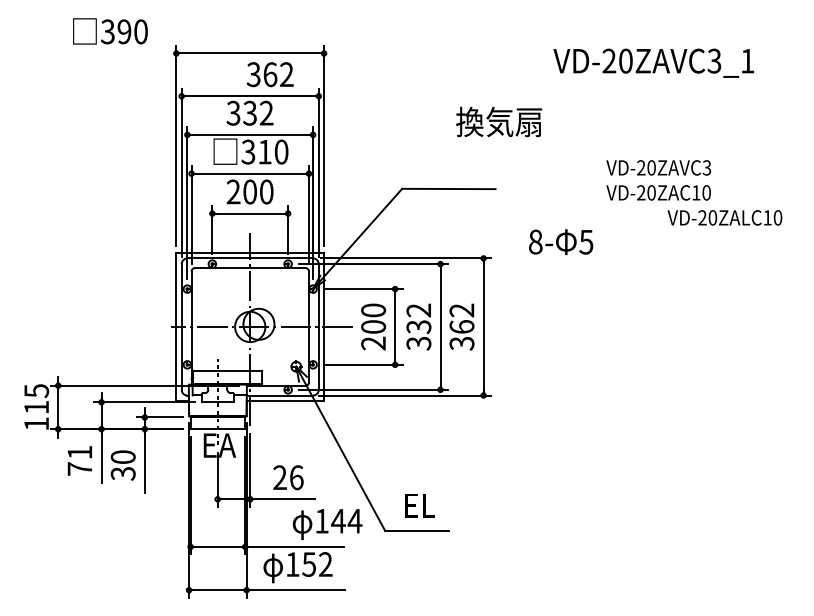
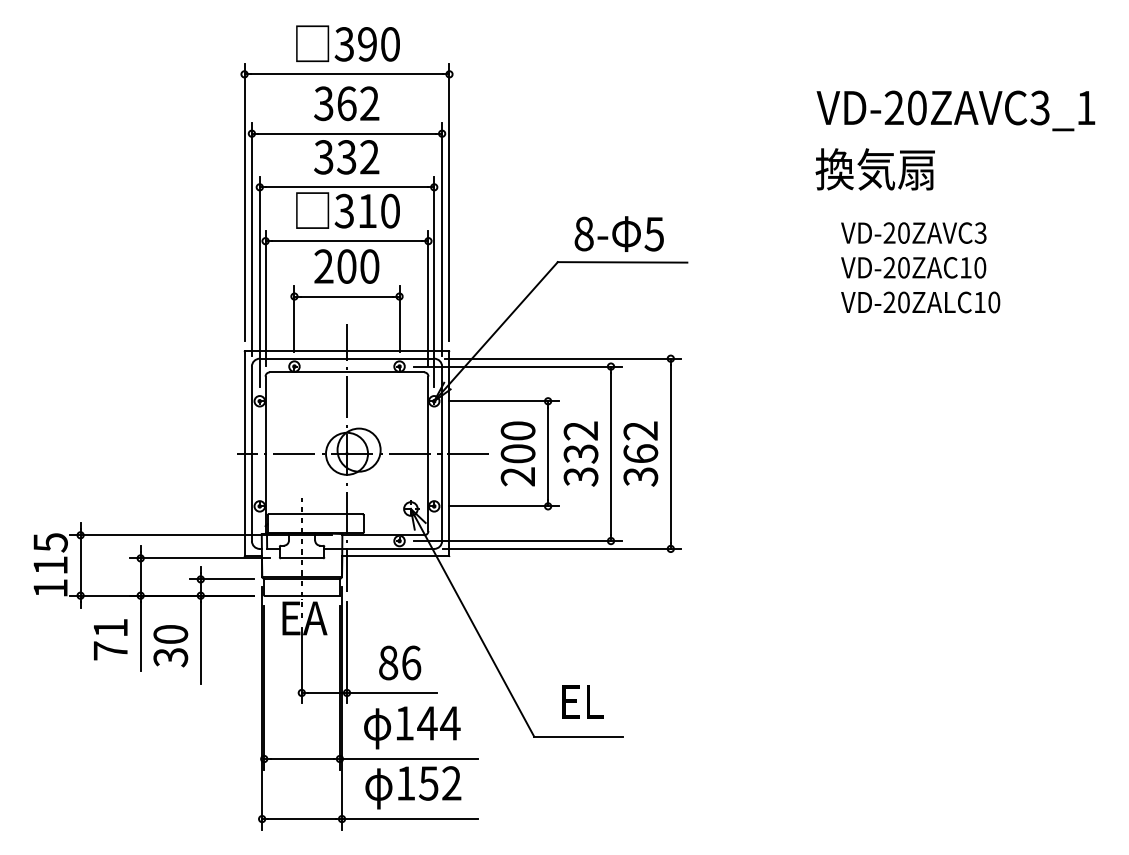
text: (110, 31) -> (347, 43), moved
text: (653, 62) -> (955, 110), moved
text: (270, 74) -> (346, 103), moved
text: (498, 122) -> (874, 169), moved
text: (724, 217) -> (920, 302), moved
text: (560, 241) -> (618, 233), moved
text: (280, 477) -> (388, 662), 26 -> 86
text: (327, 524) -> (412, 727), moved

